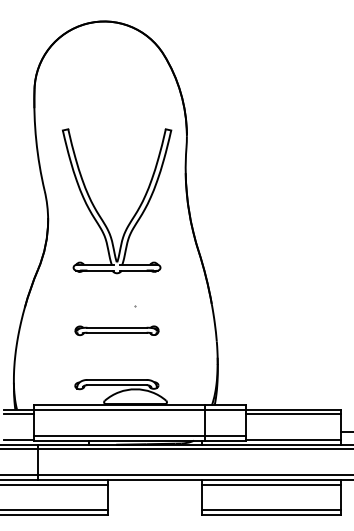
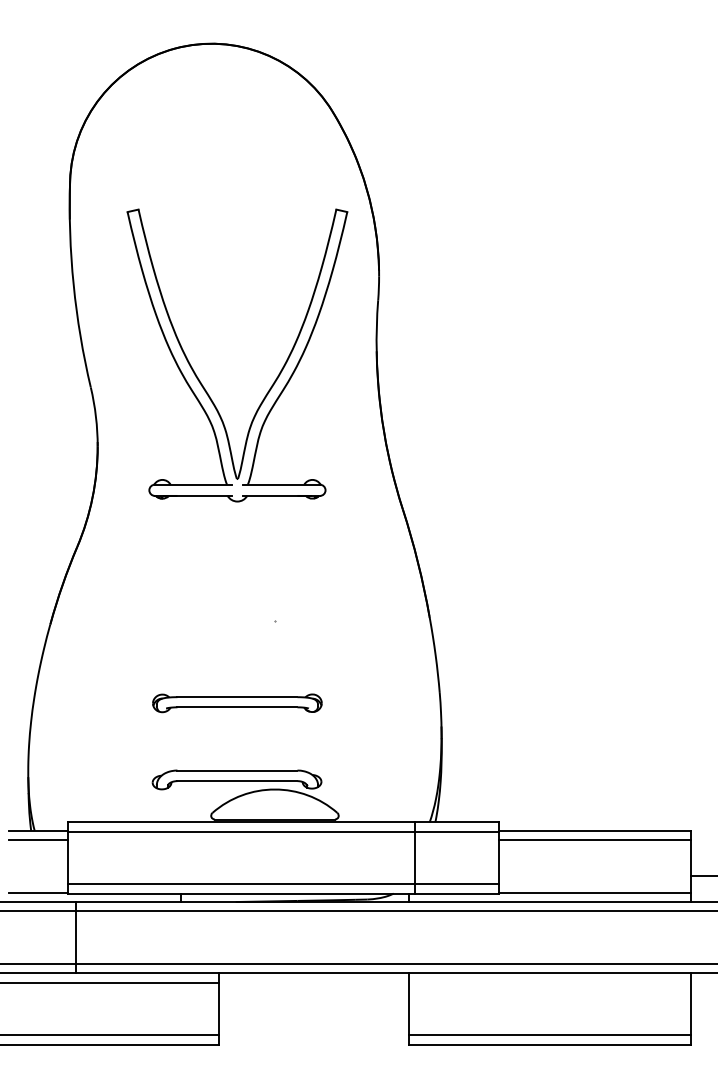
part: (136, 210) -> (276, 374), moved
part: (116, 330) -> (236, 702), moved
line: (270, 484) -> (548, 982), removed

